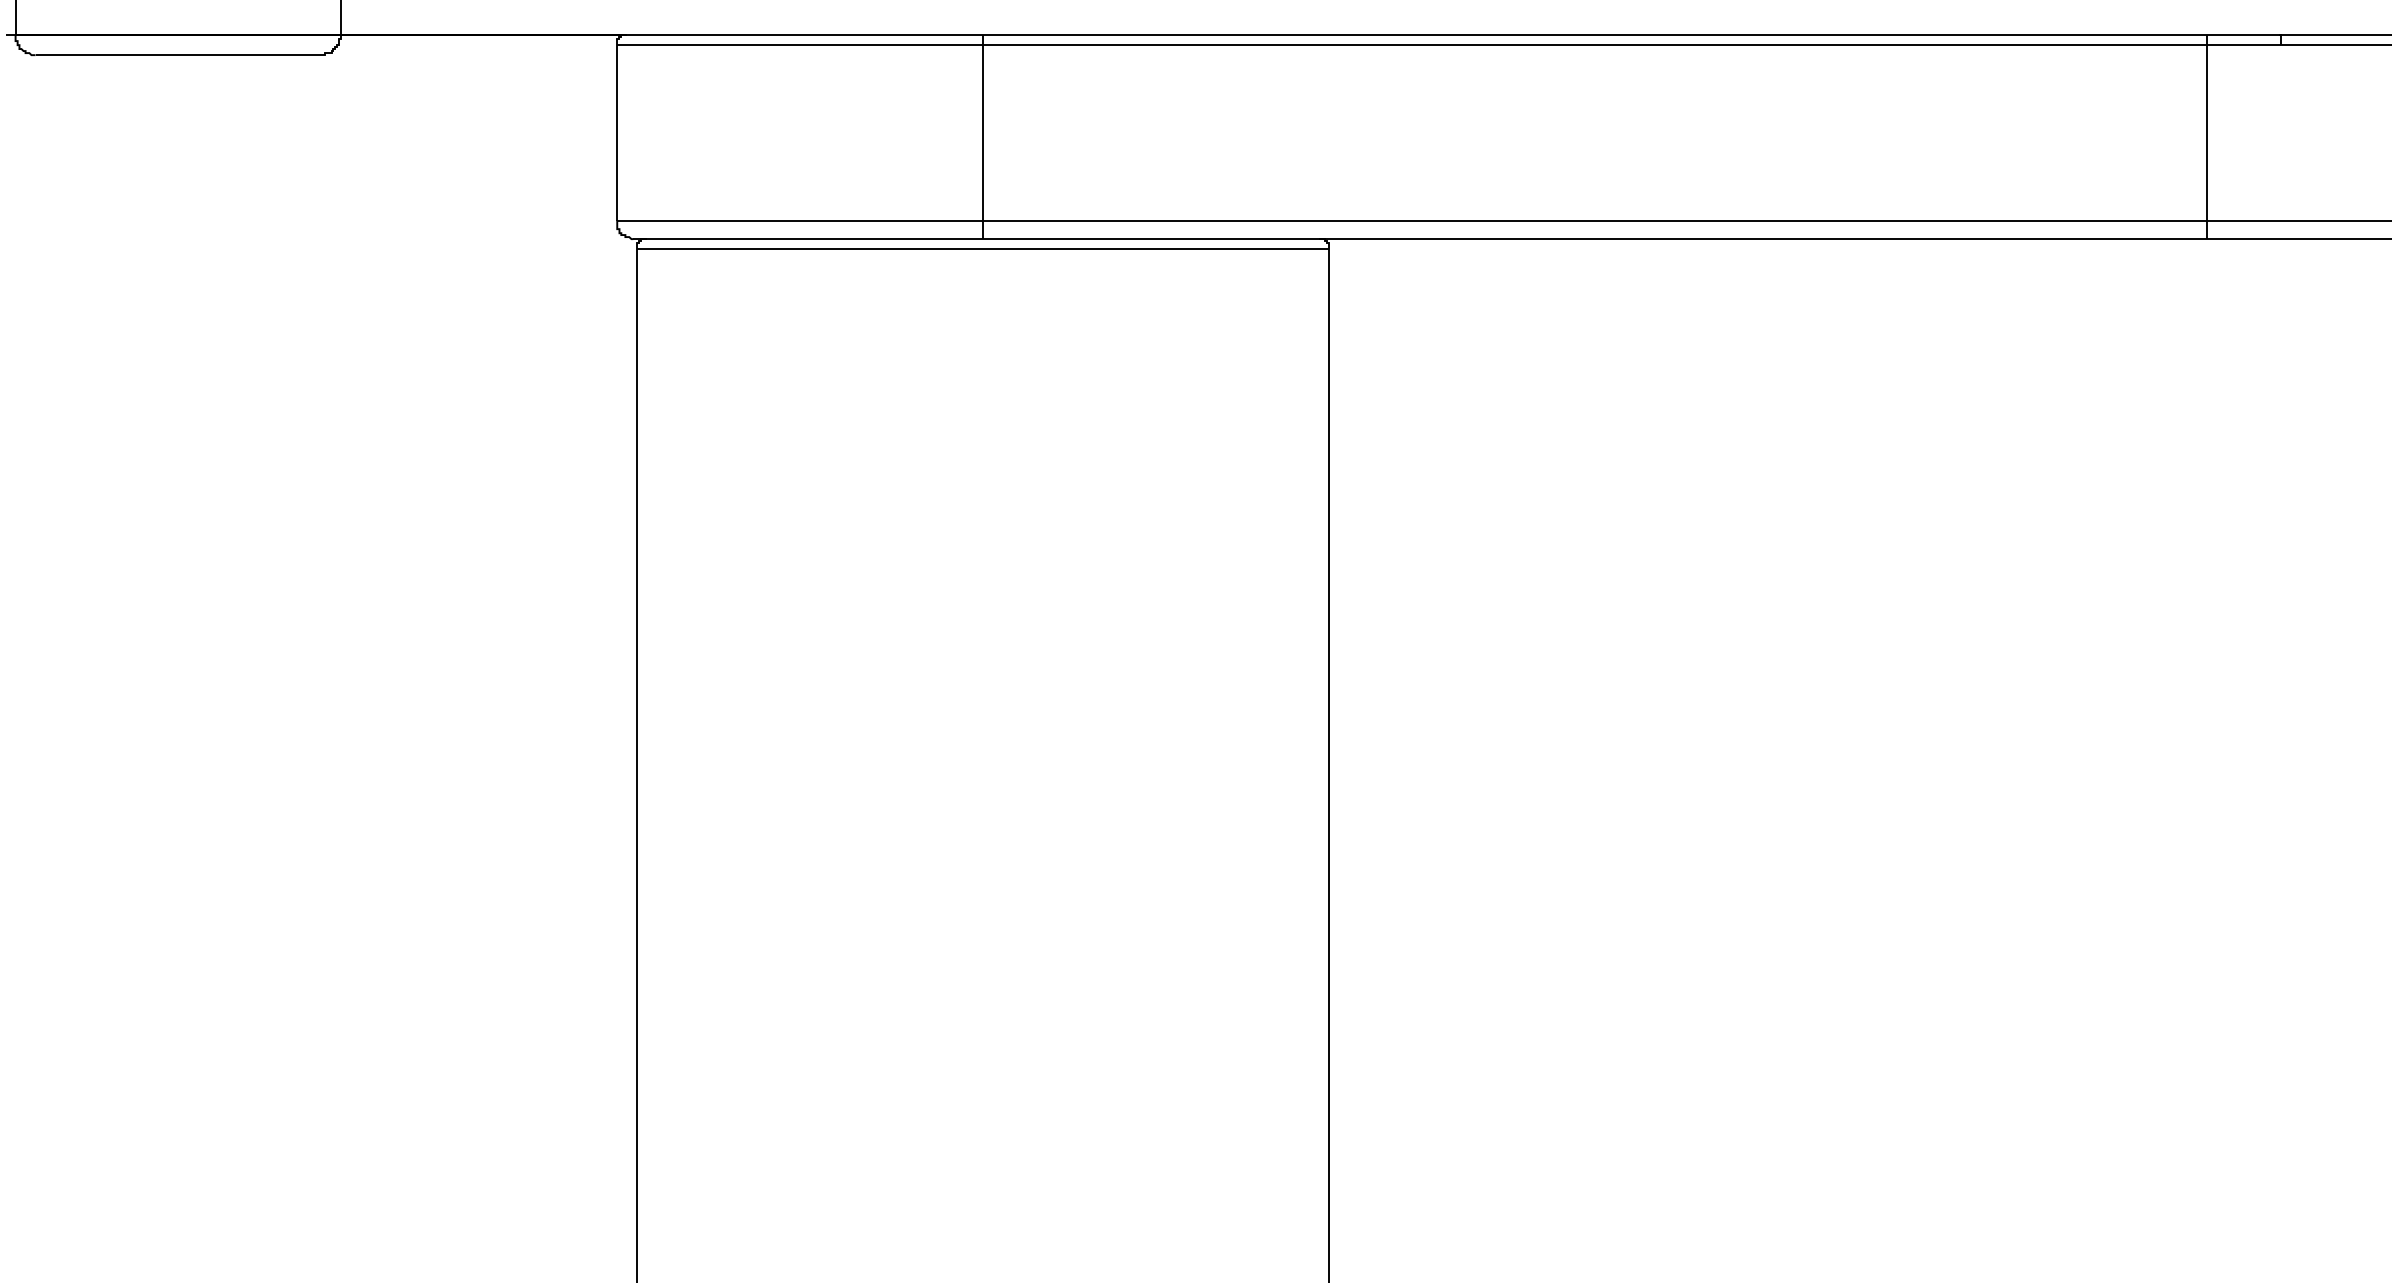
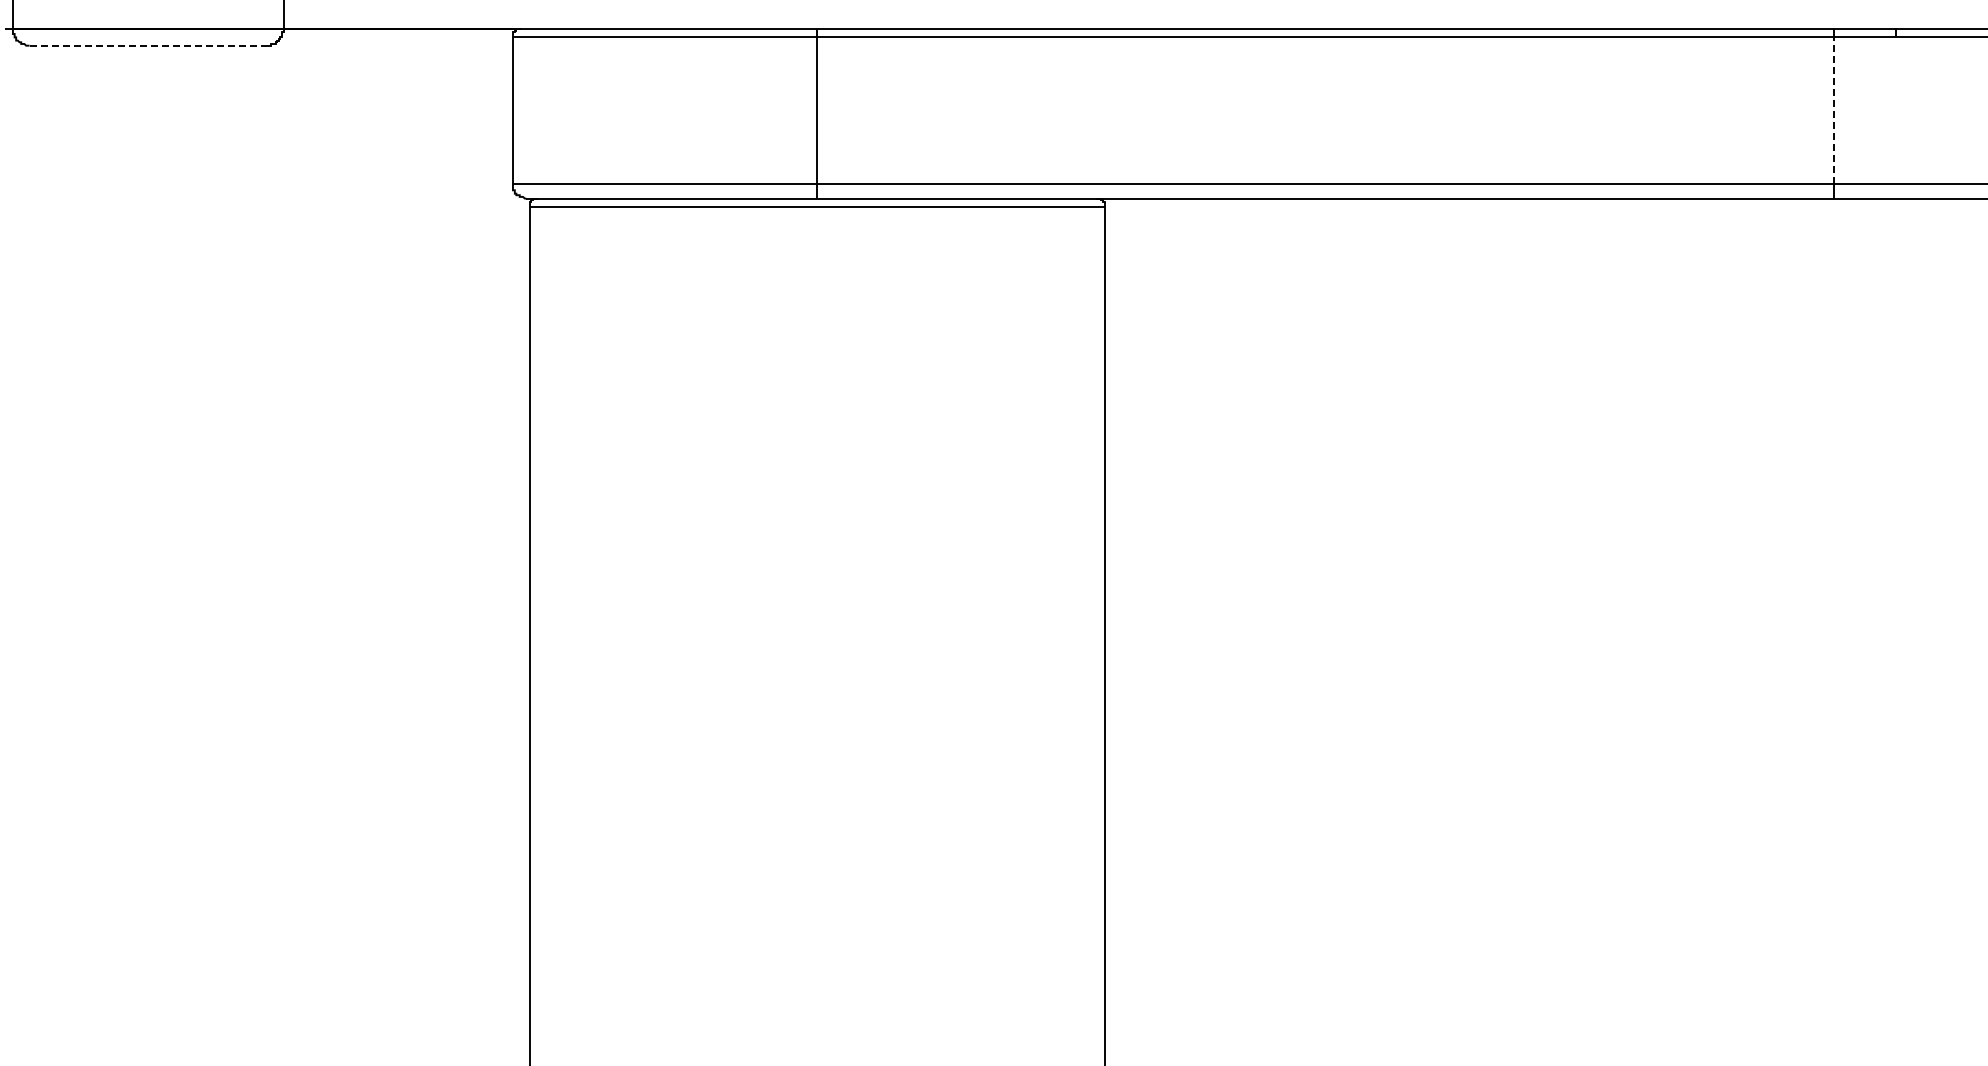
line: (178, 54) -> (148, 45), solid -> dashed
line: (2207, 131) -> (1834, 109), solid -> dashed

